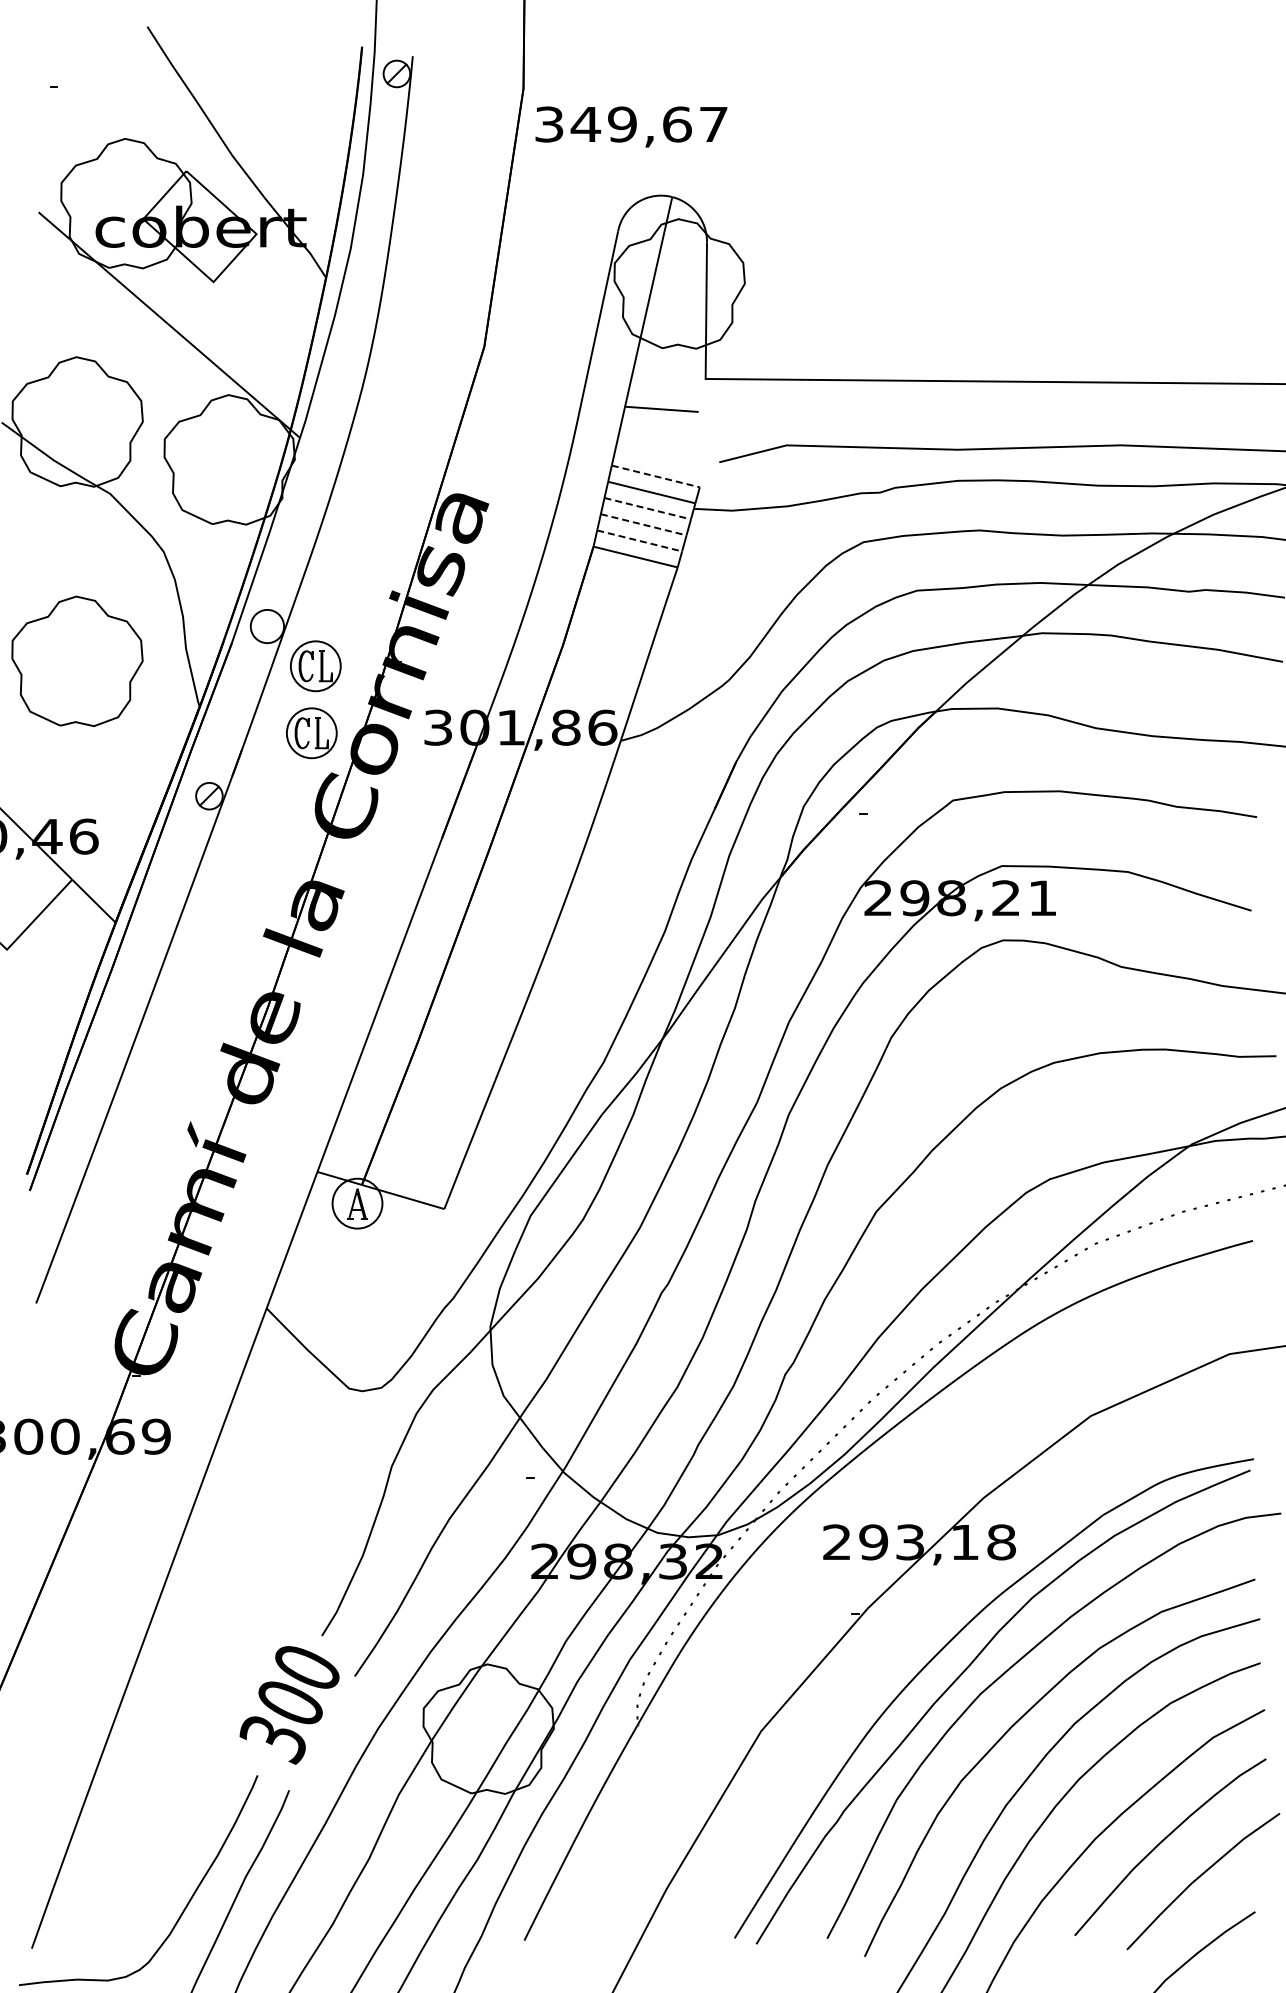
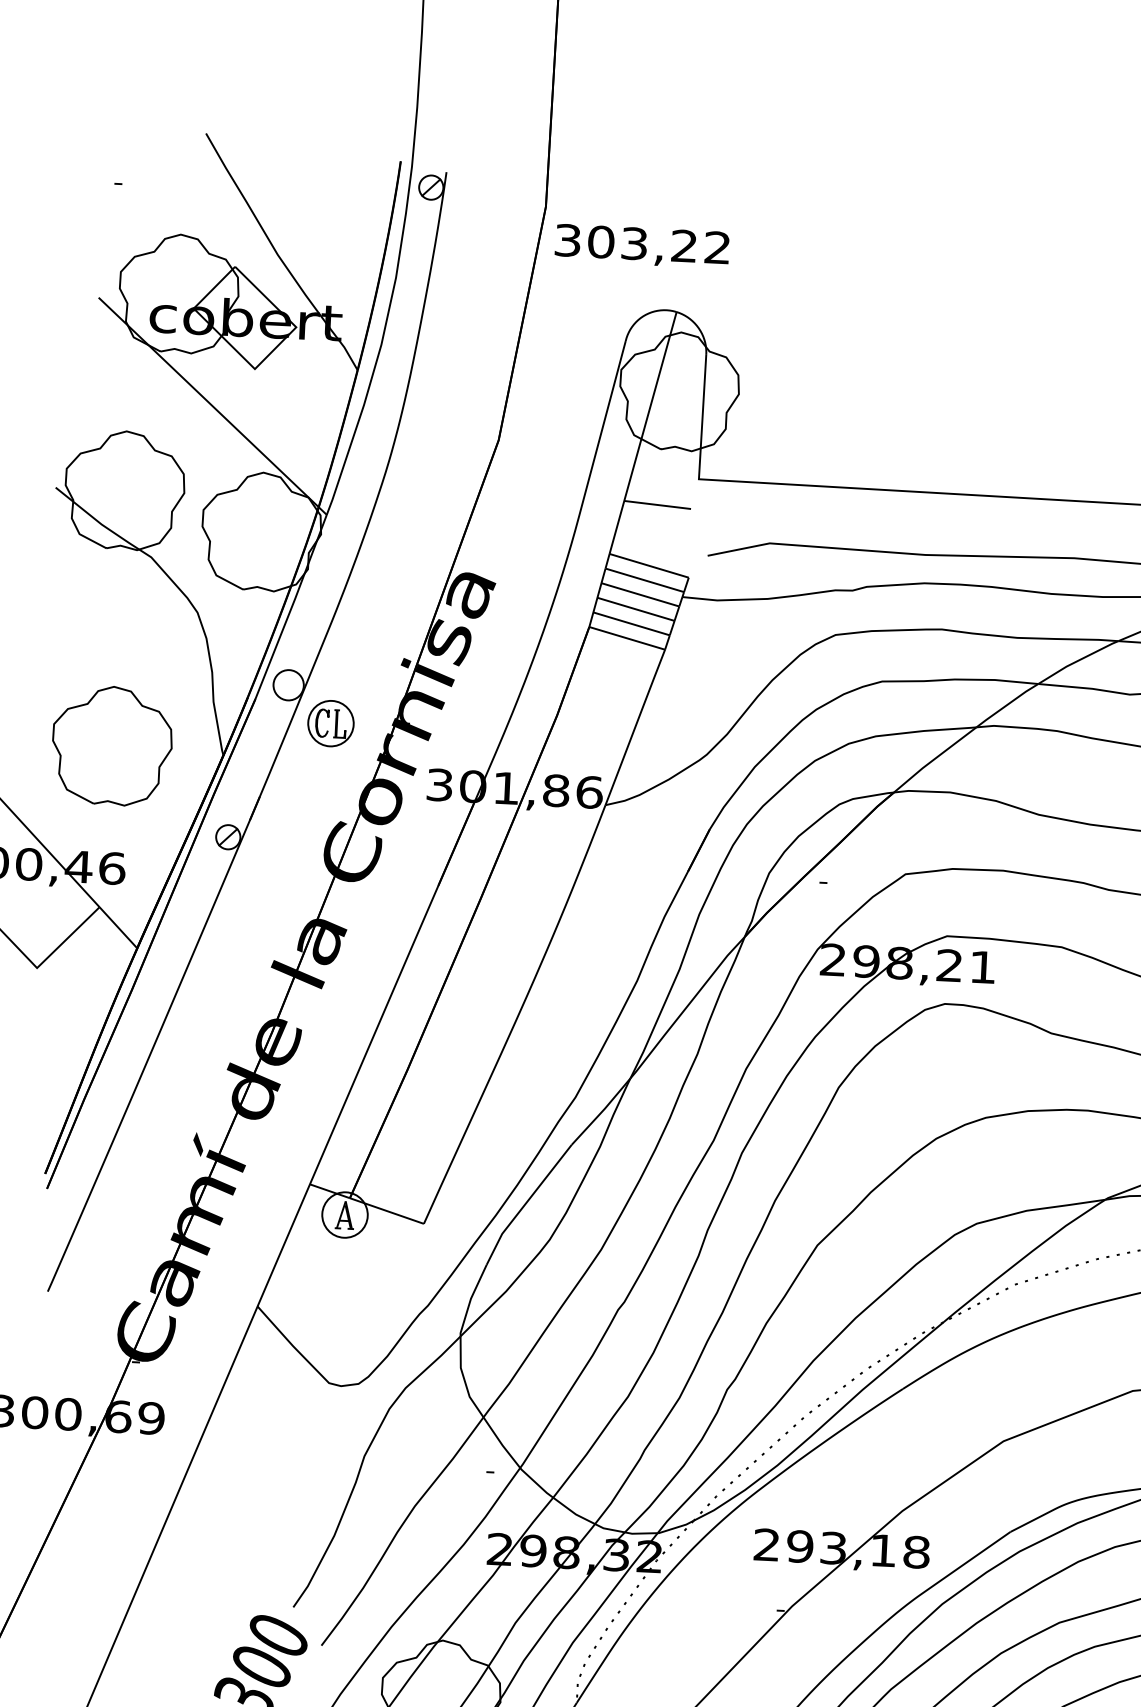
text: (648, 124) -> (658, 244), 349,67 -> 303,22
line: (656, 476) -> (649, 565), dashed -> solid
line: (647, 508) -> (640, 594), dashed -> solid
line: (644, 524) -> (636, 609), dashed -> solid
line: (639, 540) -> (631, 623), dashed -> solid
part: (77, 660) -> (112, 745), moved
part: (311, 733) -> (324, 784), removed

